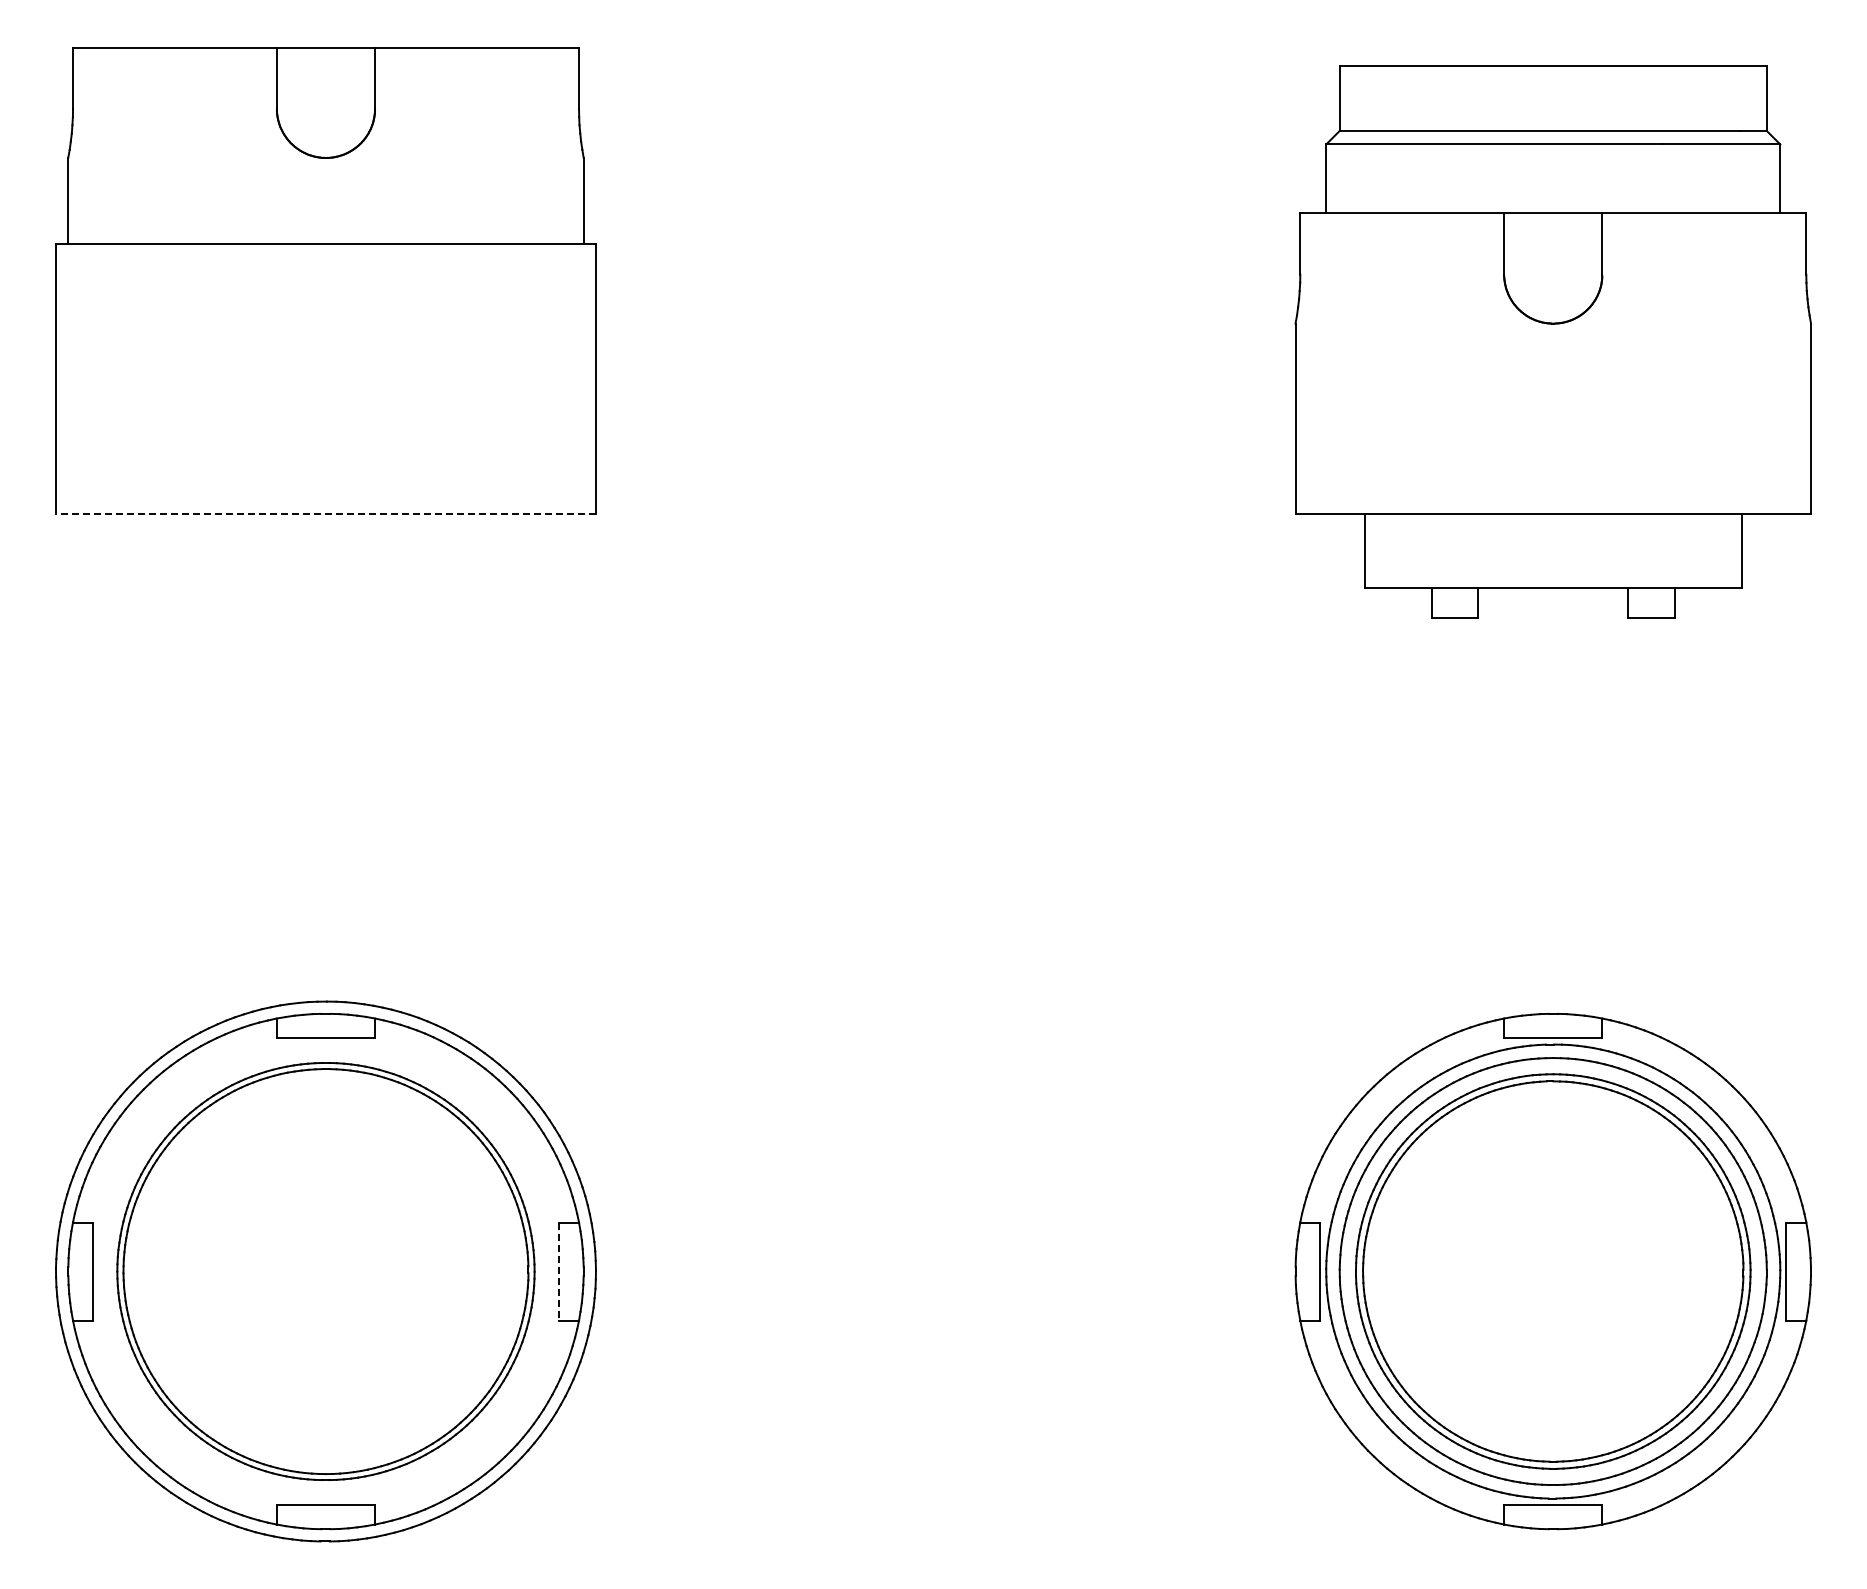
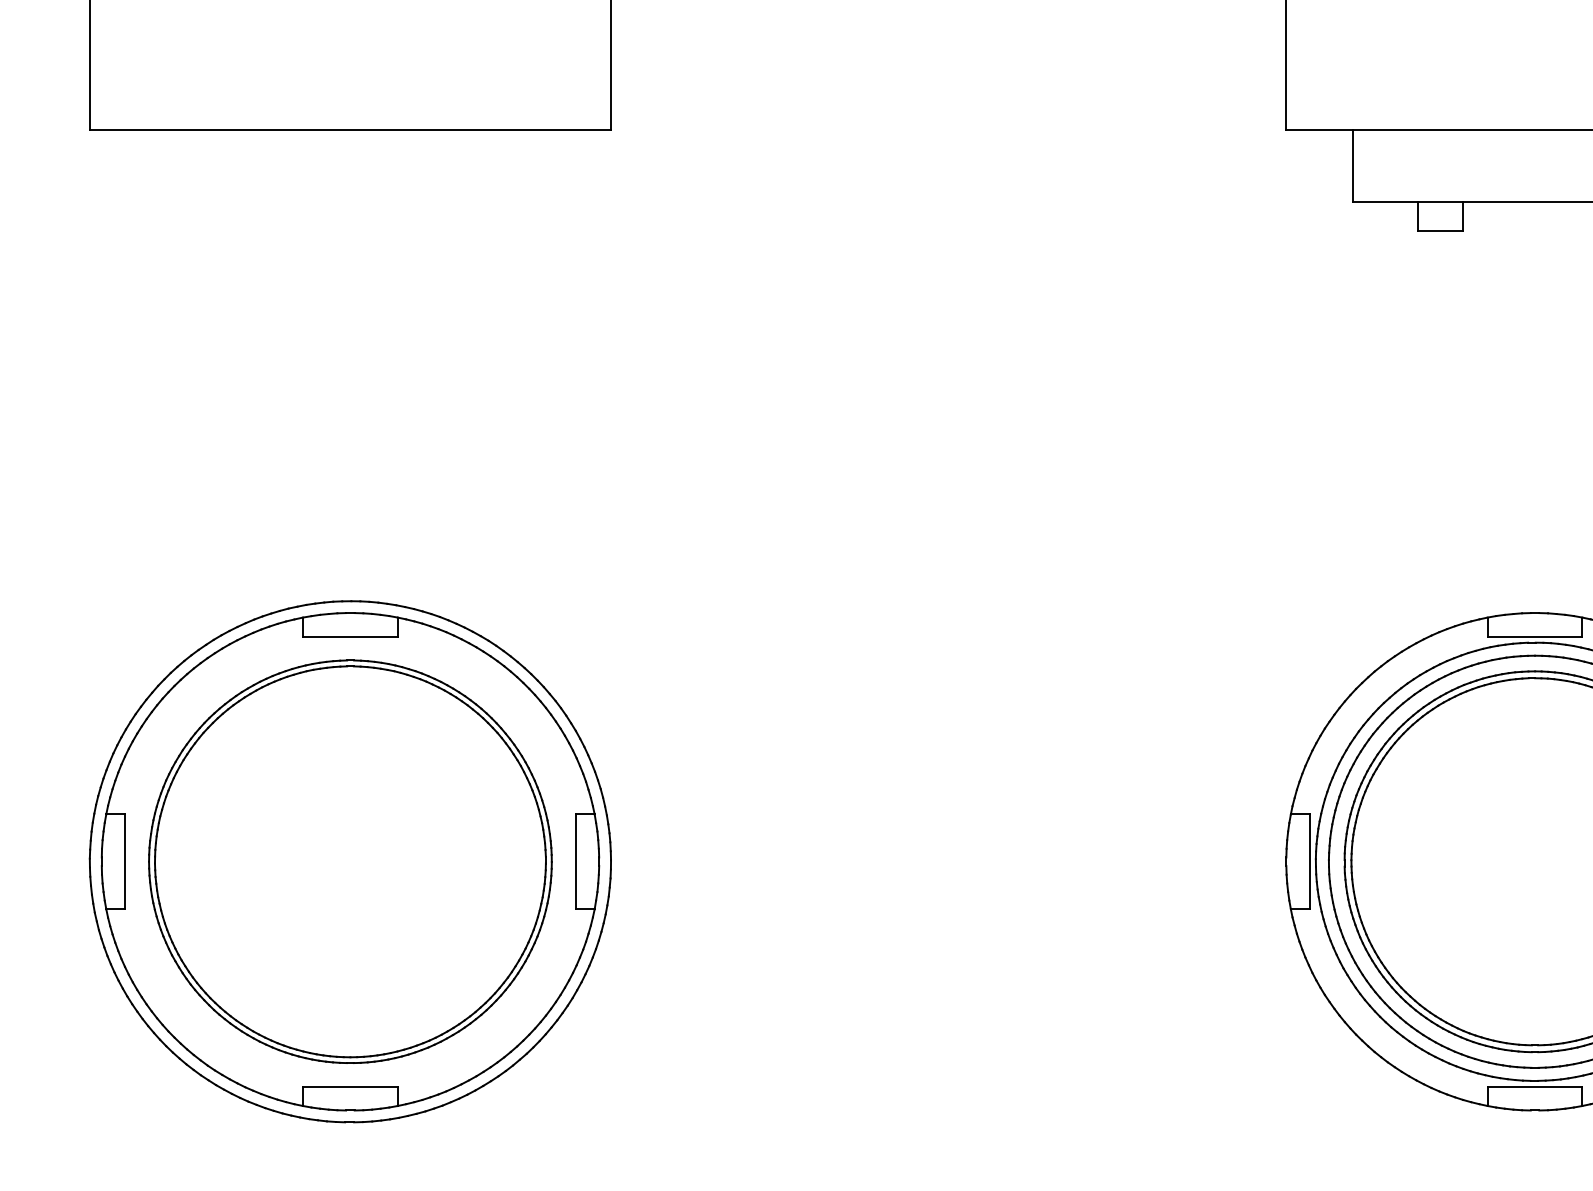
line: (325, 513) -> (349, 130), dashed -> solid
line: (559, 1272) -> (575, 862), dashed -> solid

